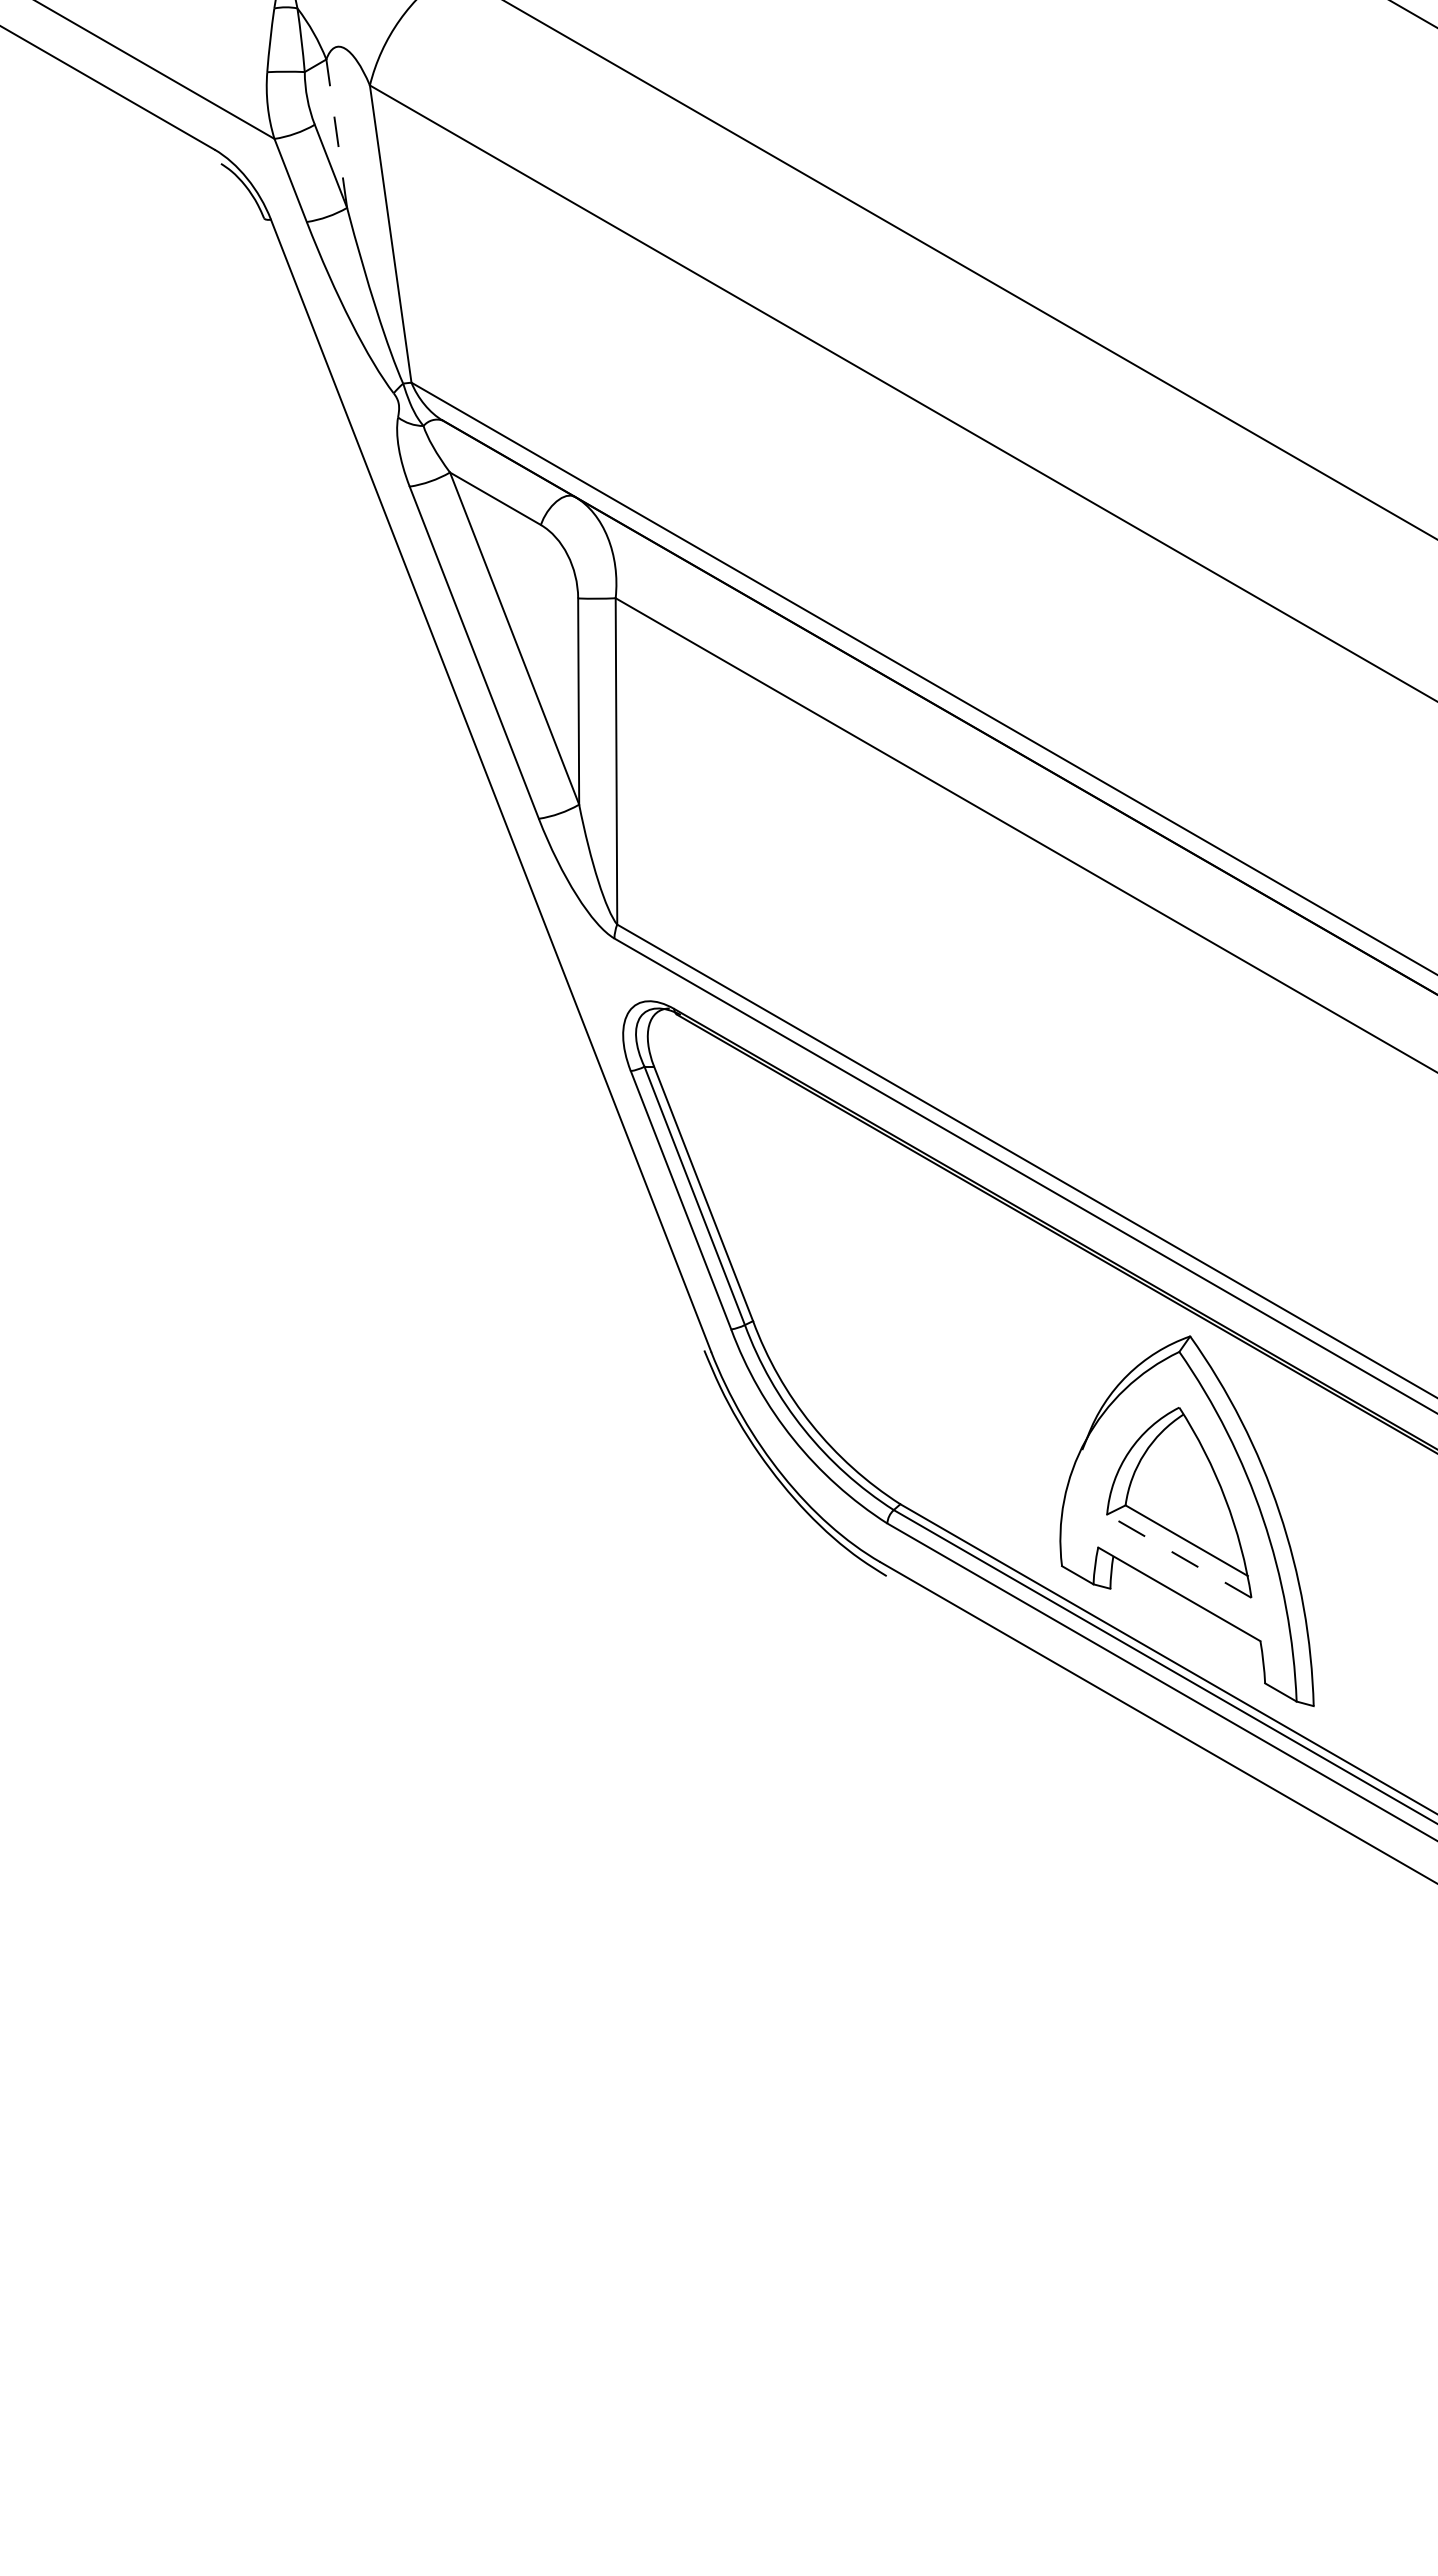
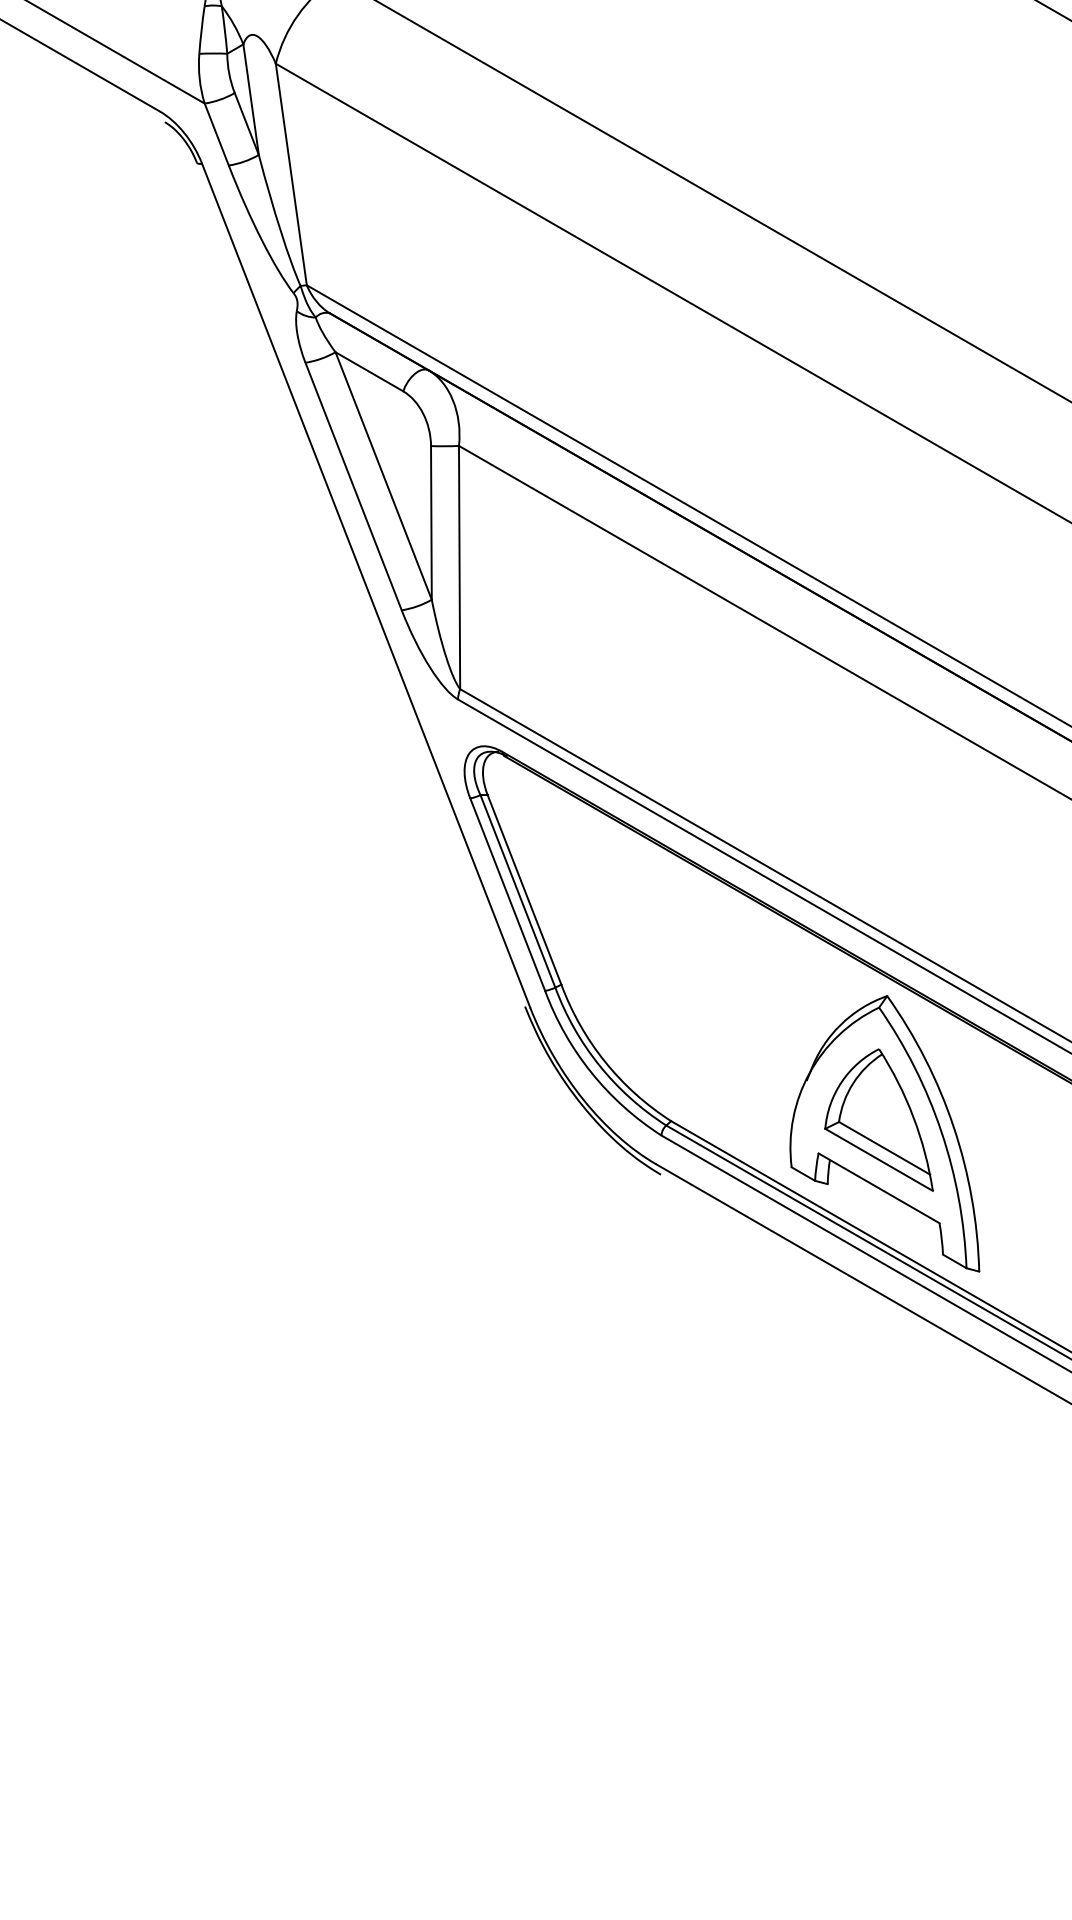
line: (336, 133) -> (250, 99), dashed -> solid
line: (1178, 1555) -> (878, 1159), dashed -> solid

